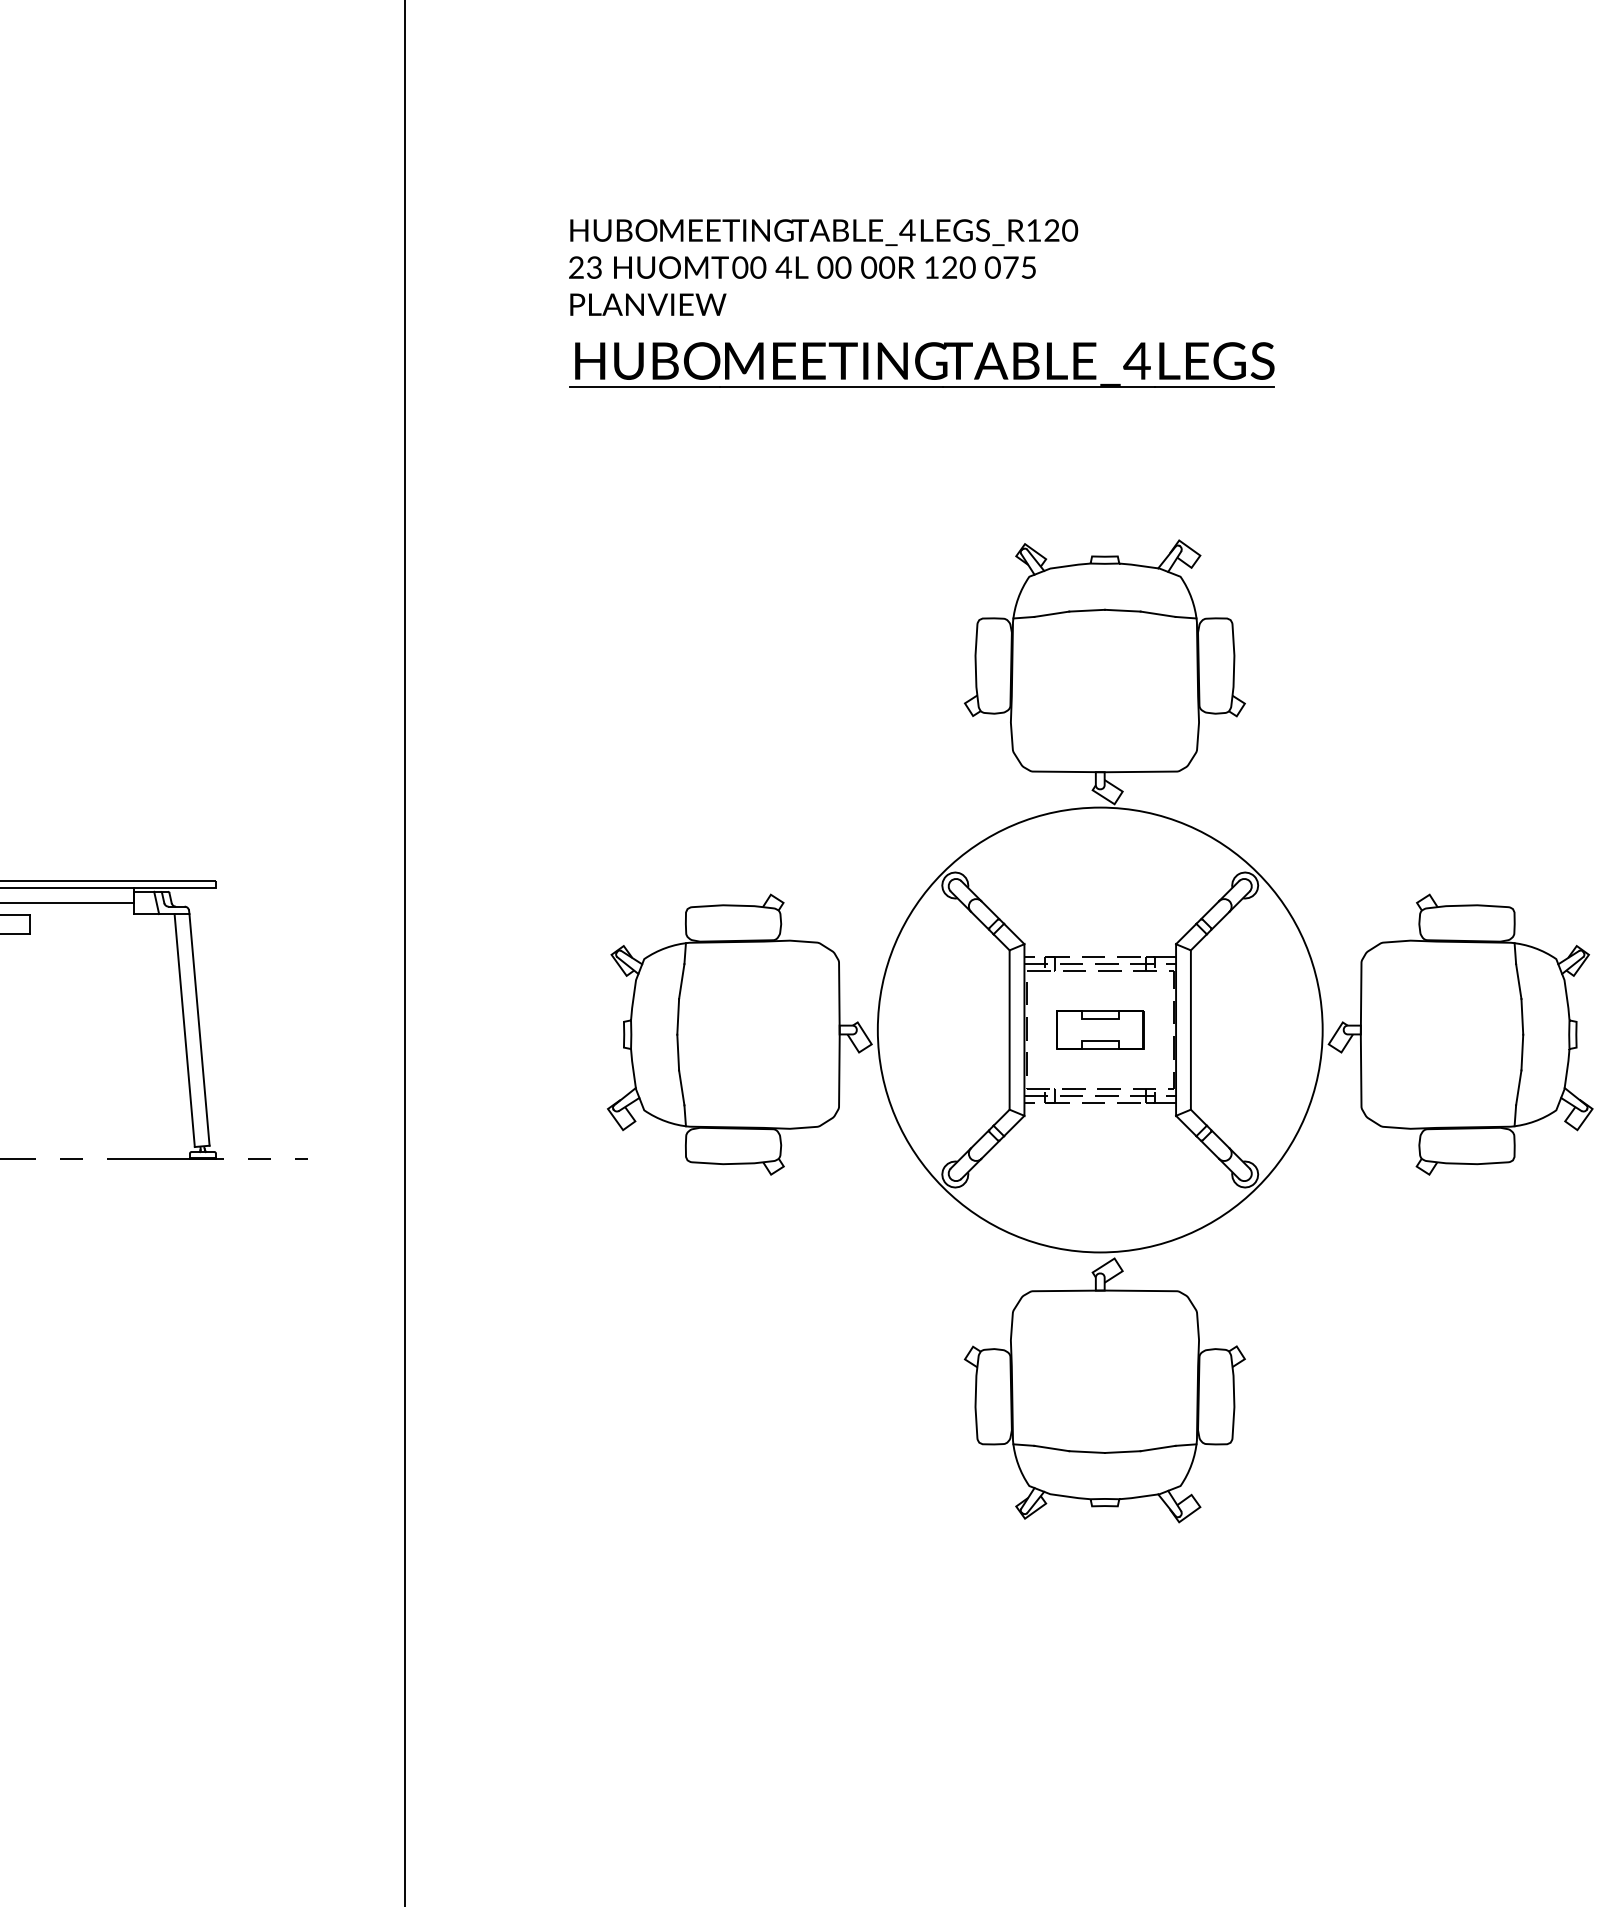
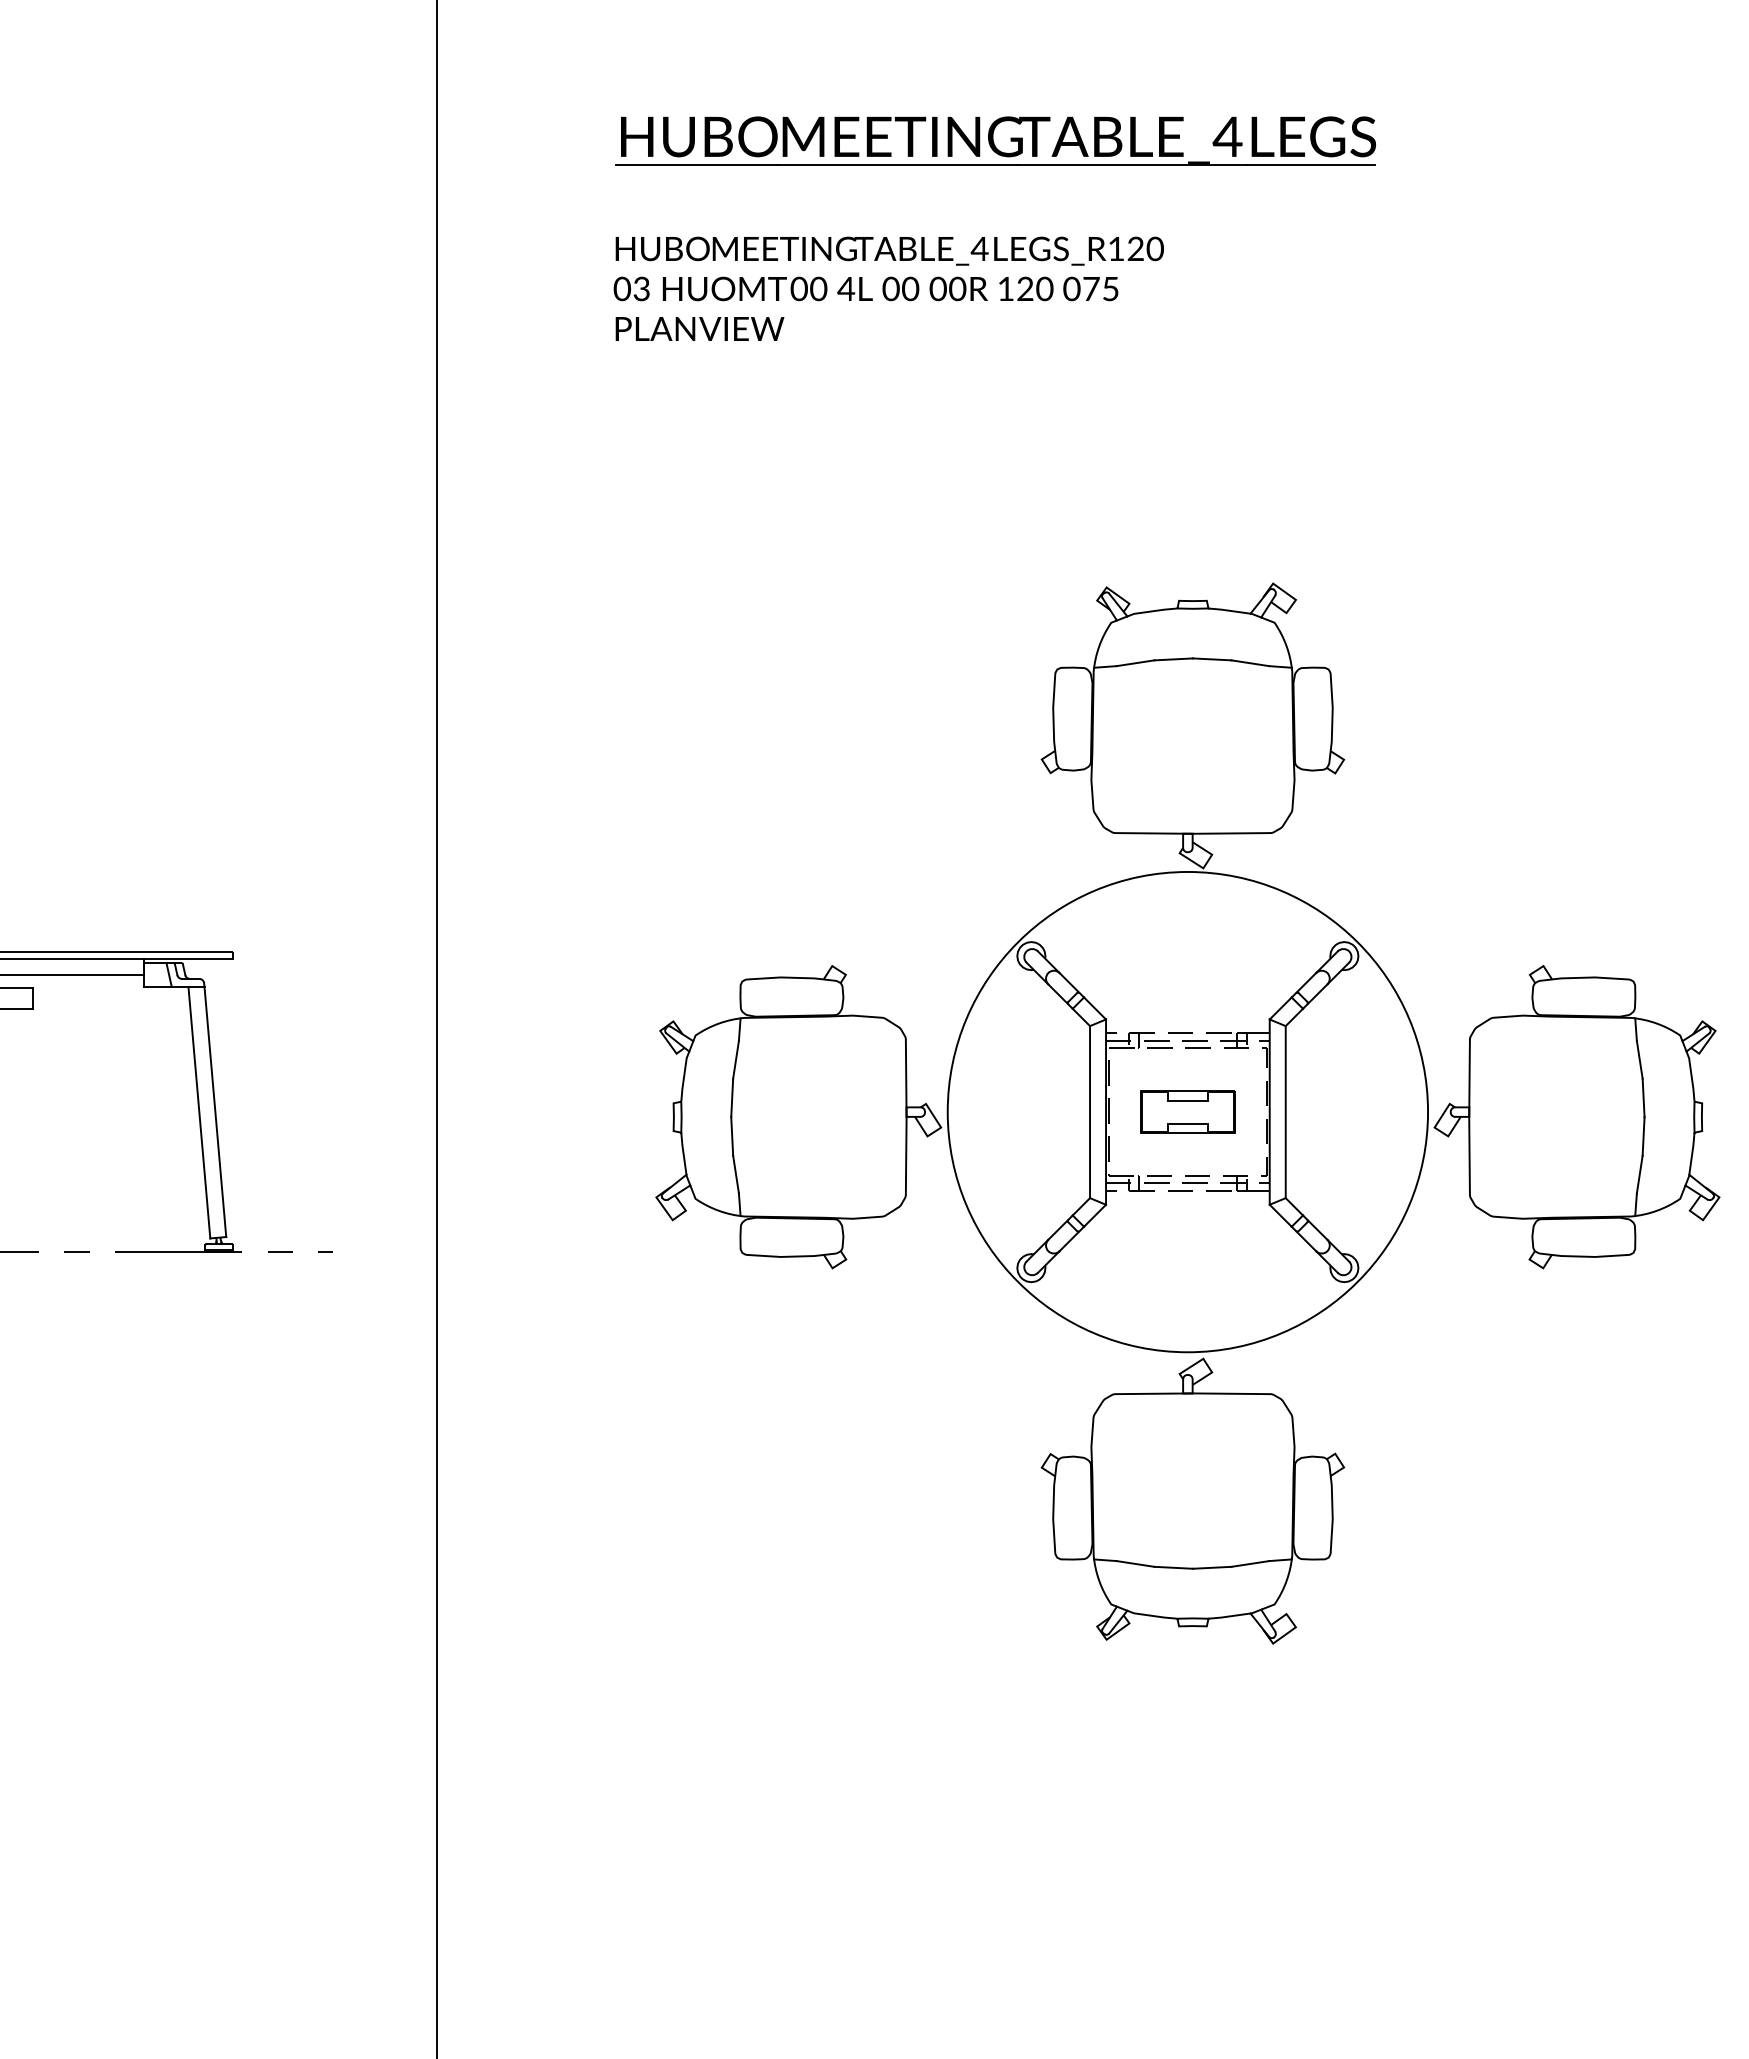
text: (576, 268) -> (622, 289), 23 -> 03
part: (922, 364) -> (995, 140), moved

